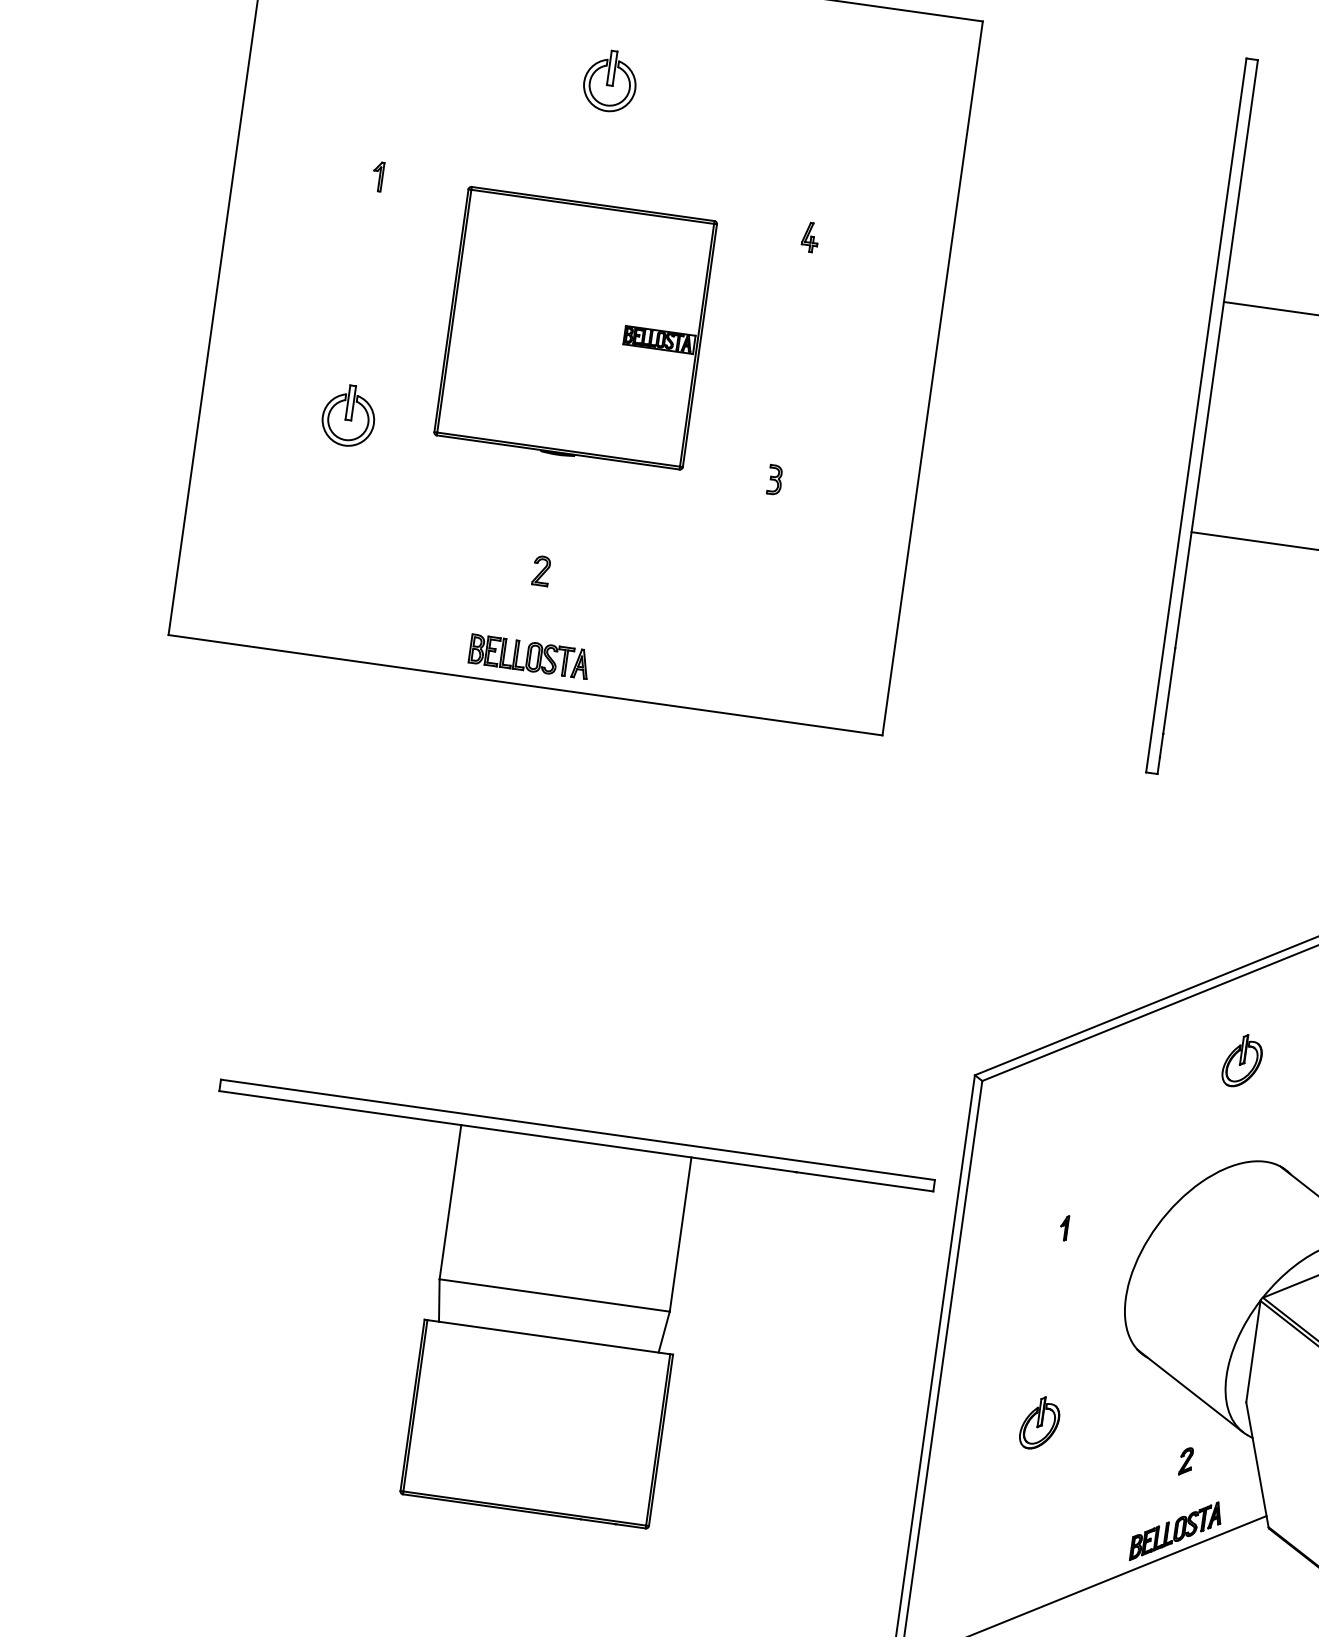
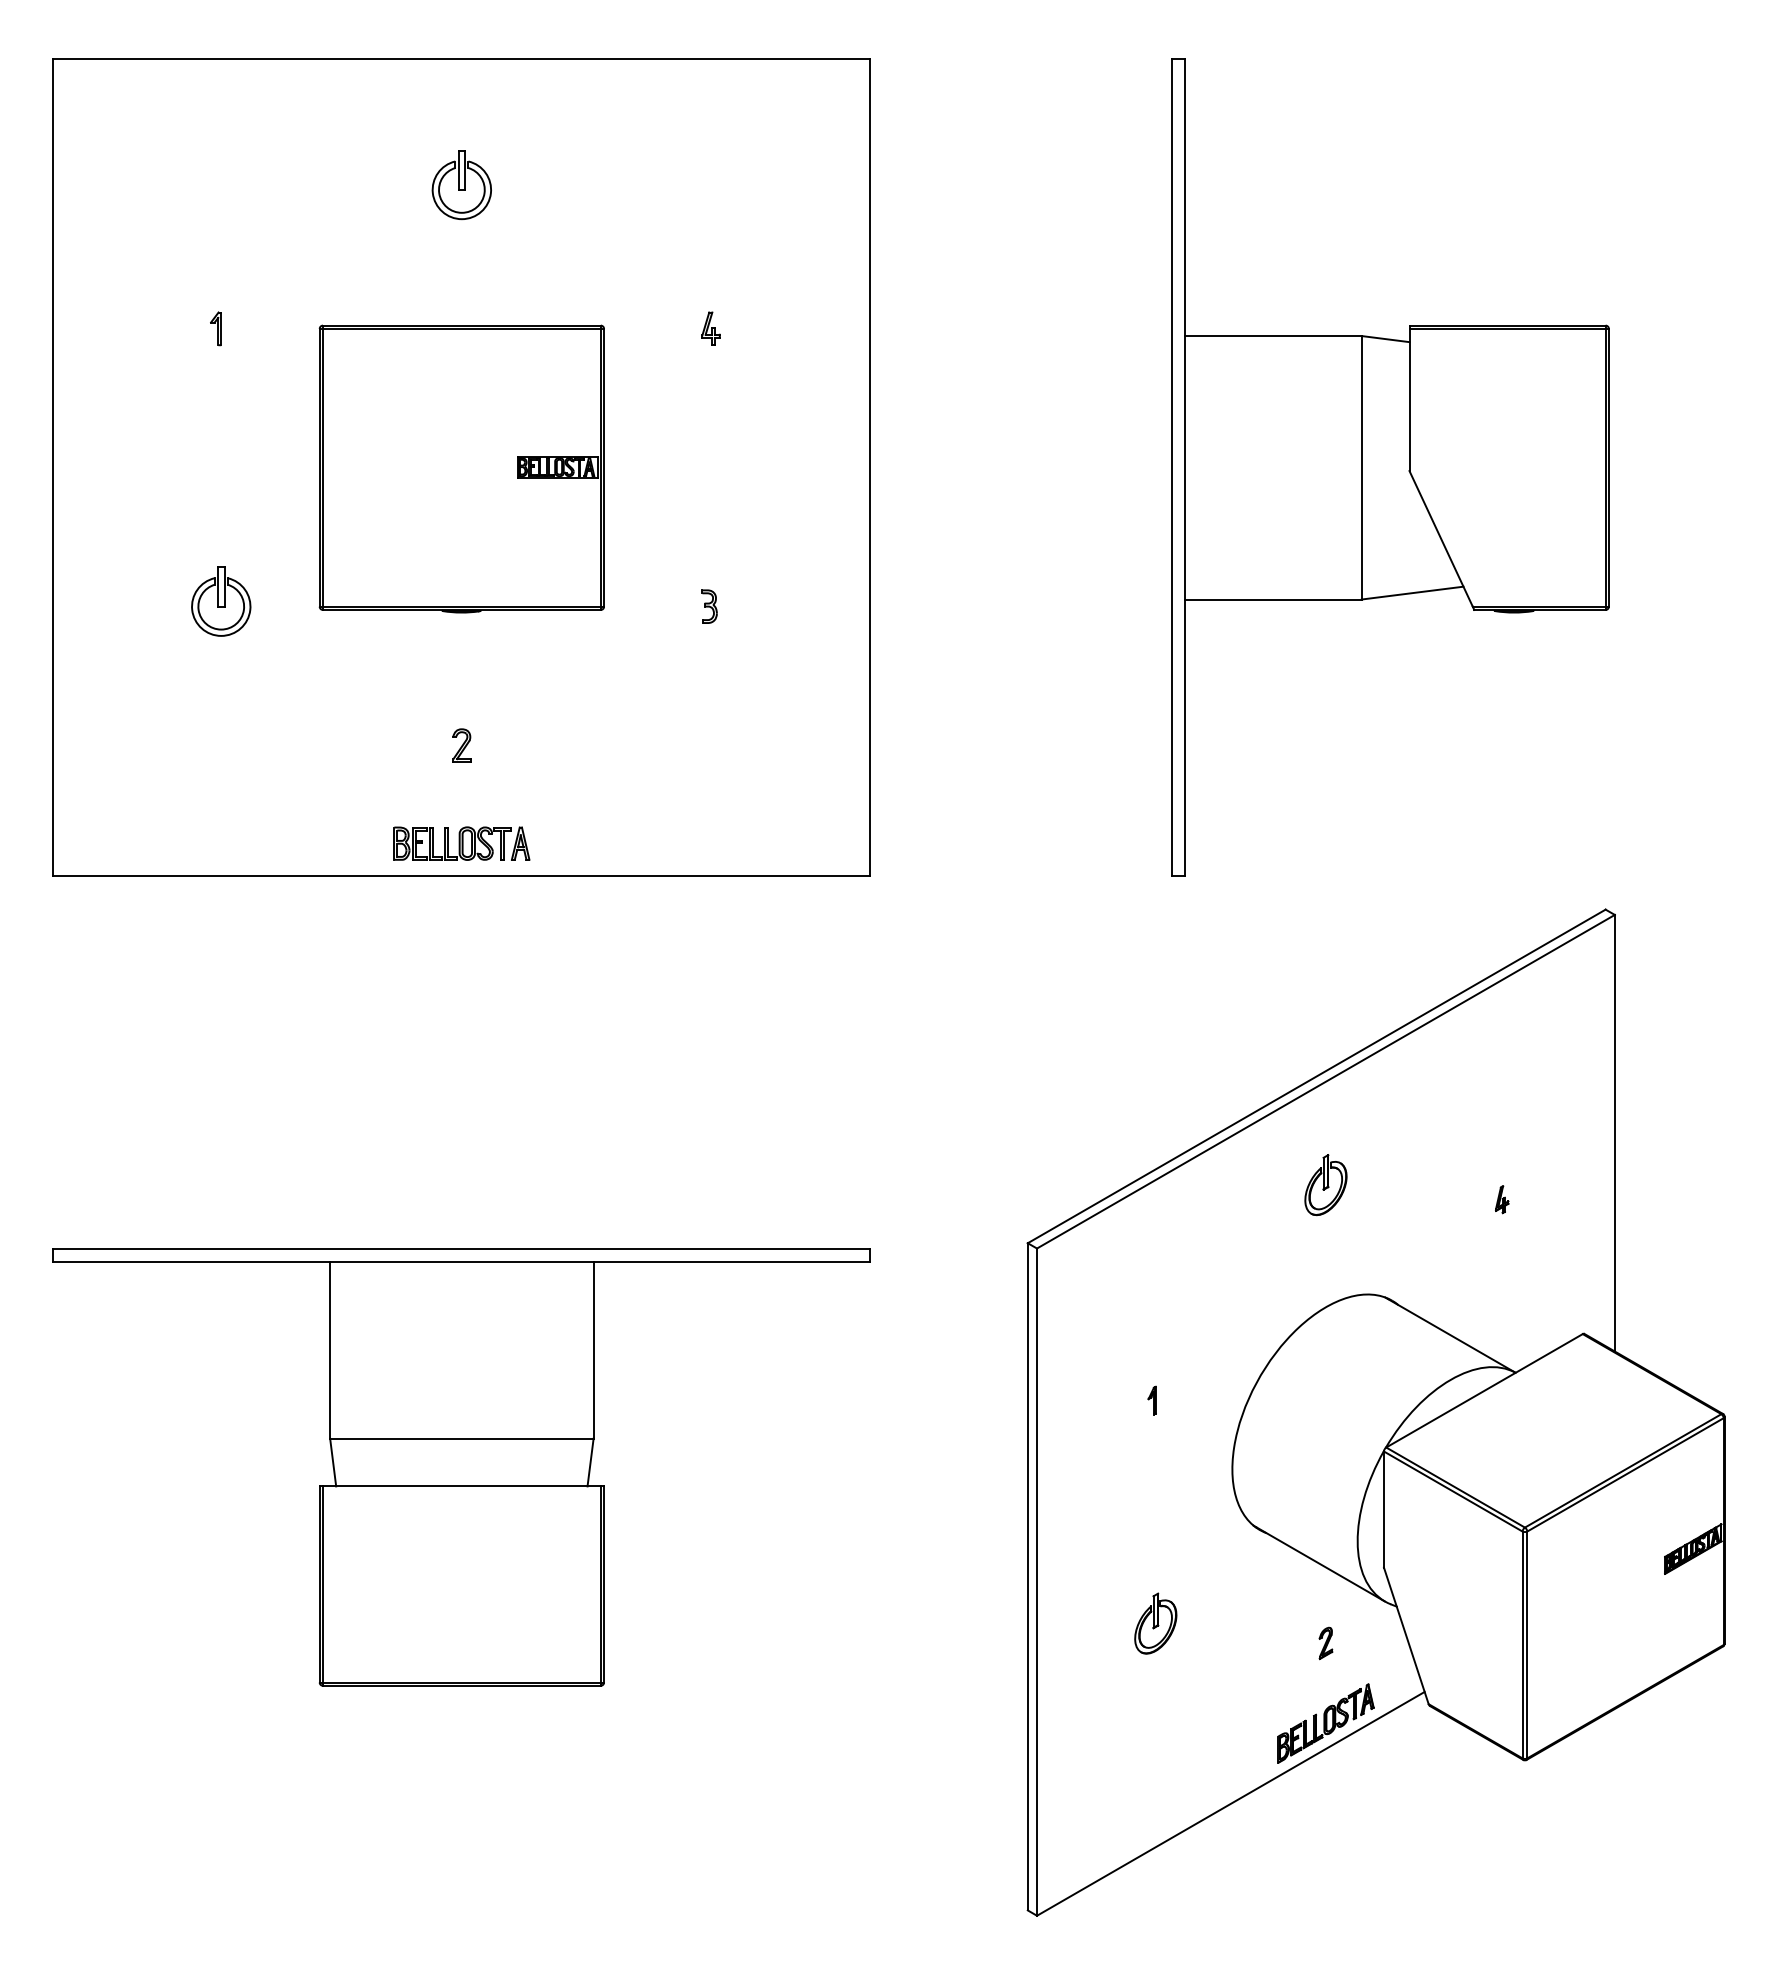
part: (550, 1320) -> (461, 1467), moved

